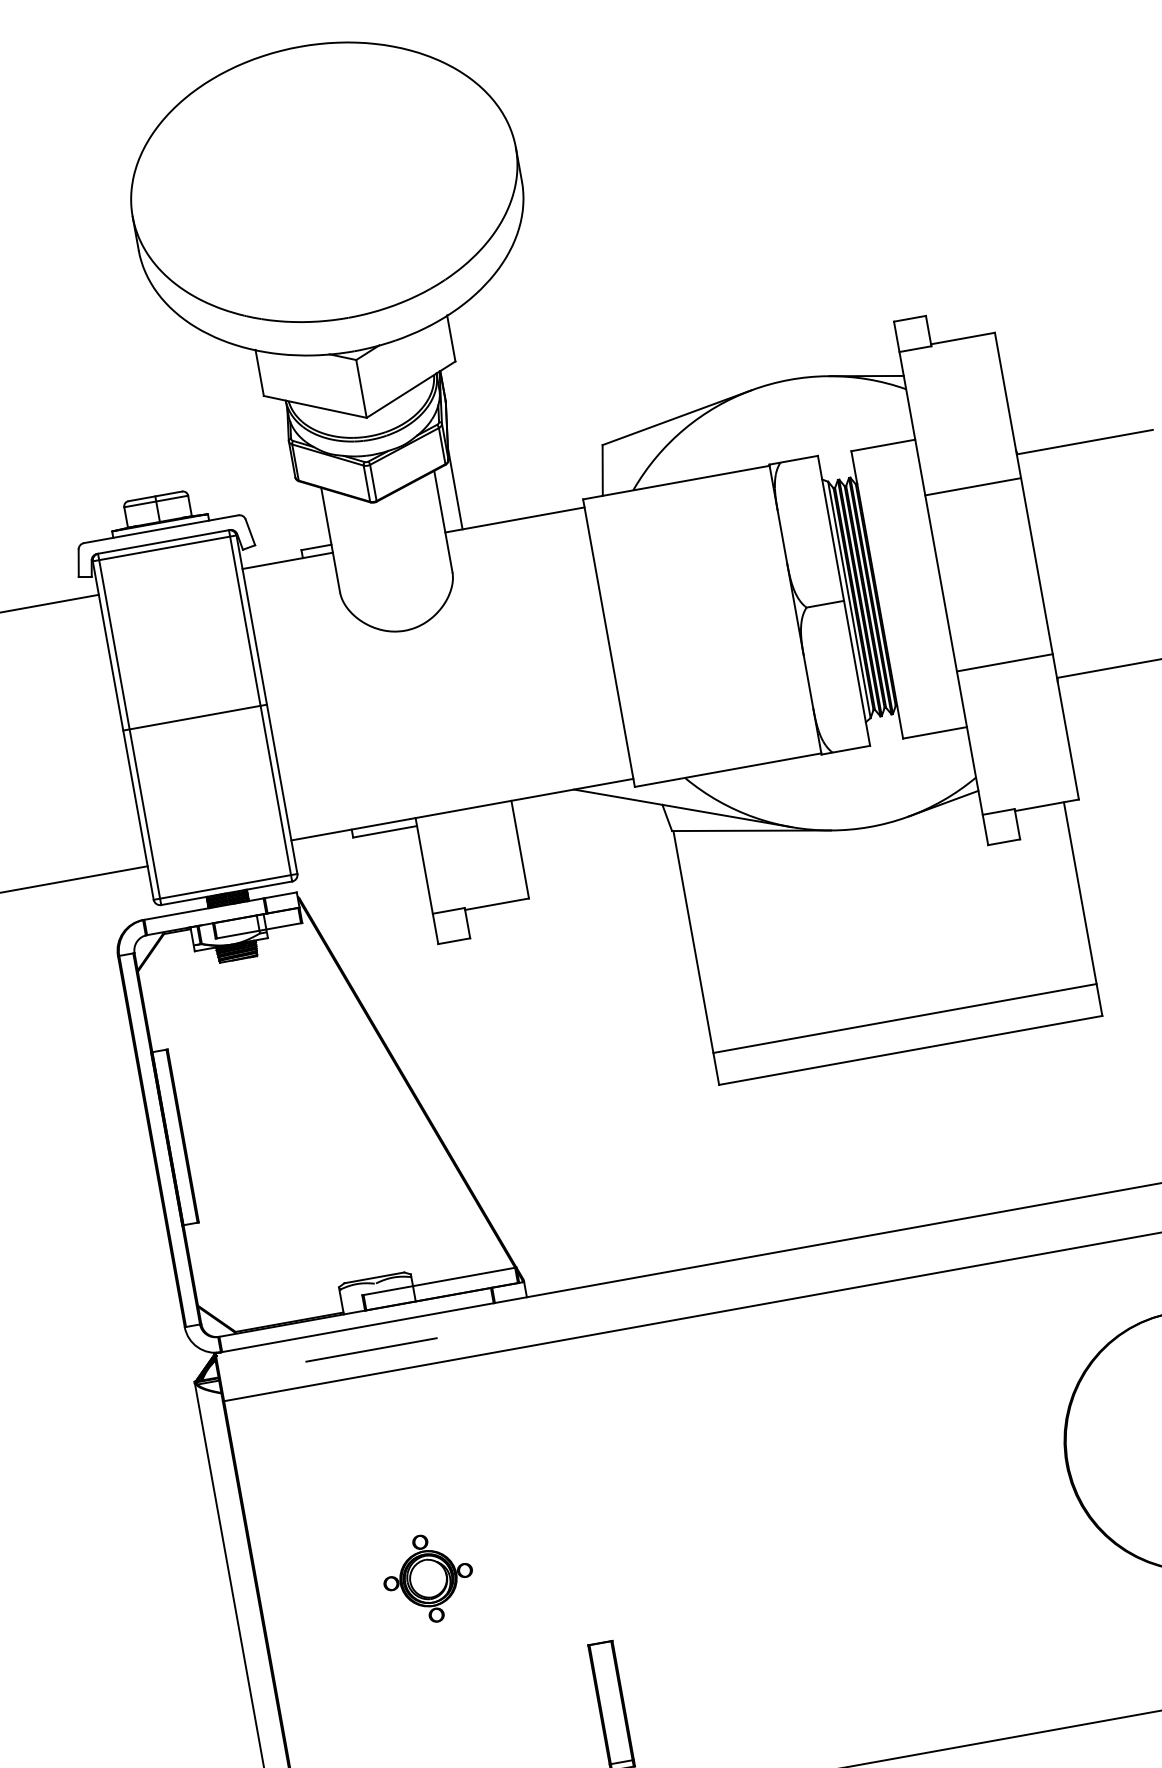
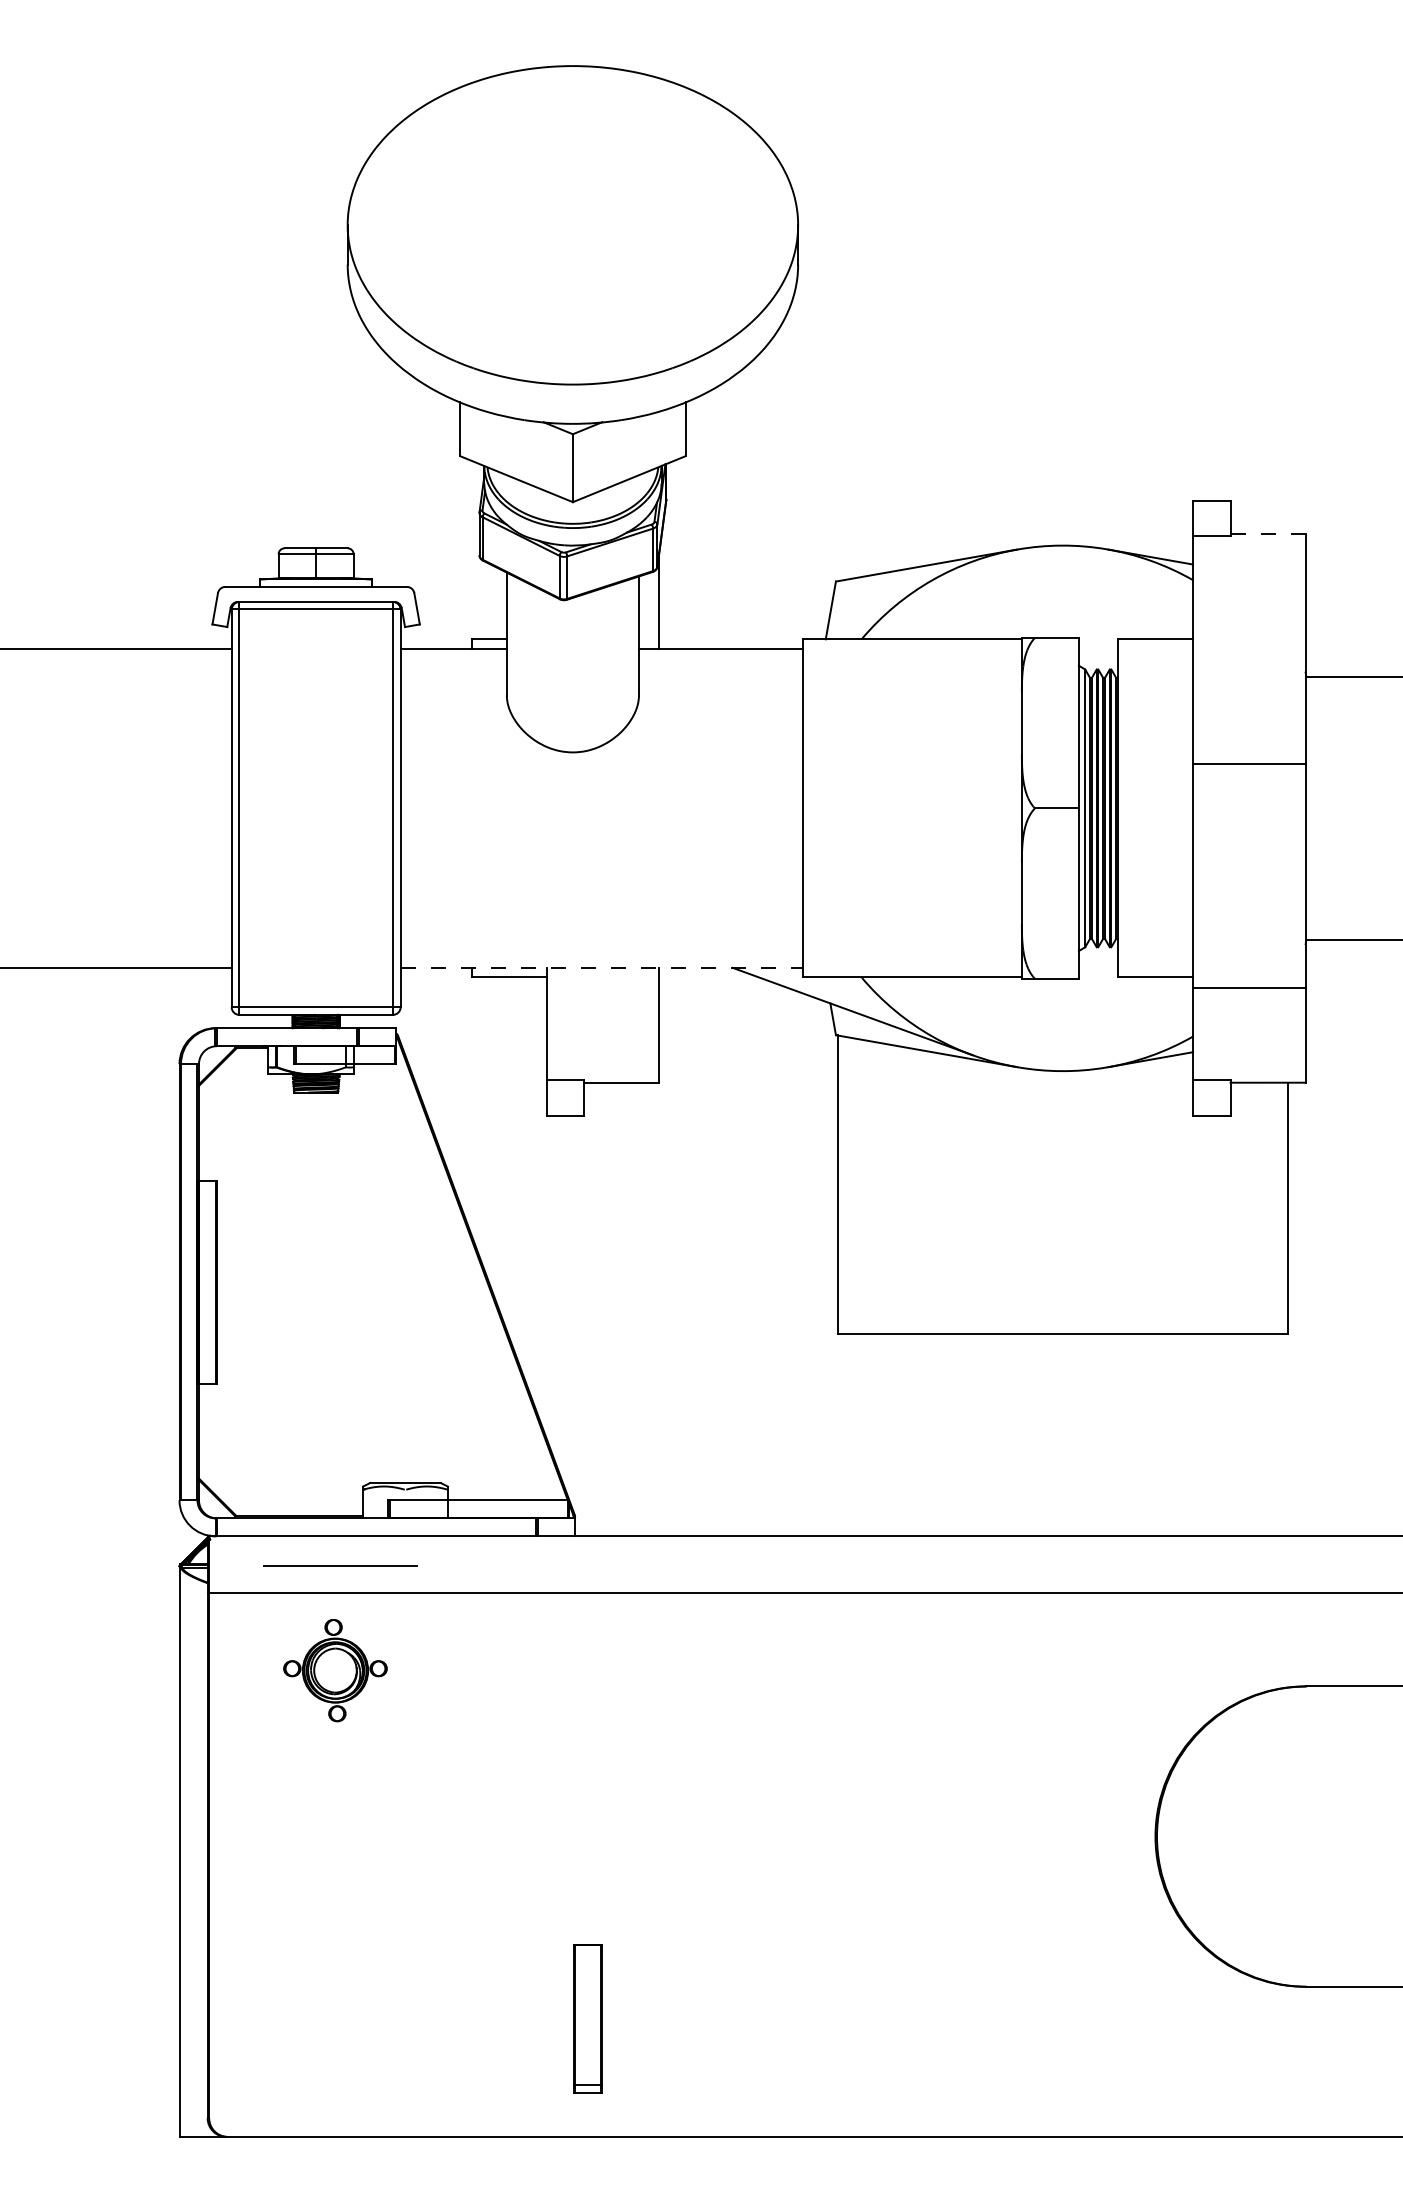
line: (963, 338) -> (1268, 534), solid -> dashed
line: (973, 486) -> (1249, 763), moved
line: (1004, 662) -> (1249, 987), moved
line: (194, 717) -> (315, 808), removed
line: (463, 809) -> (602, 967), solid -> dashed
line: (904, 1018) -> (1062, 1296), removed
line: (371, 1349) -> (340, 1565), moved
part: (428, 1578) -> (335, 1670), moved

